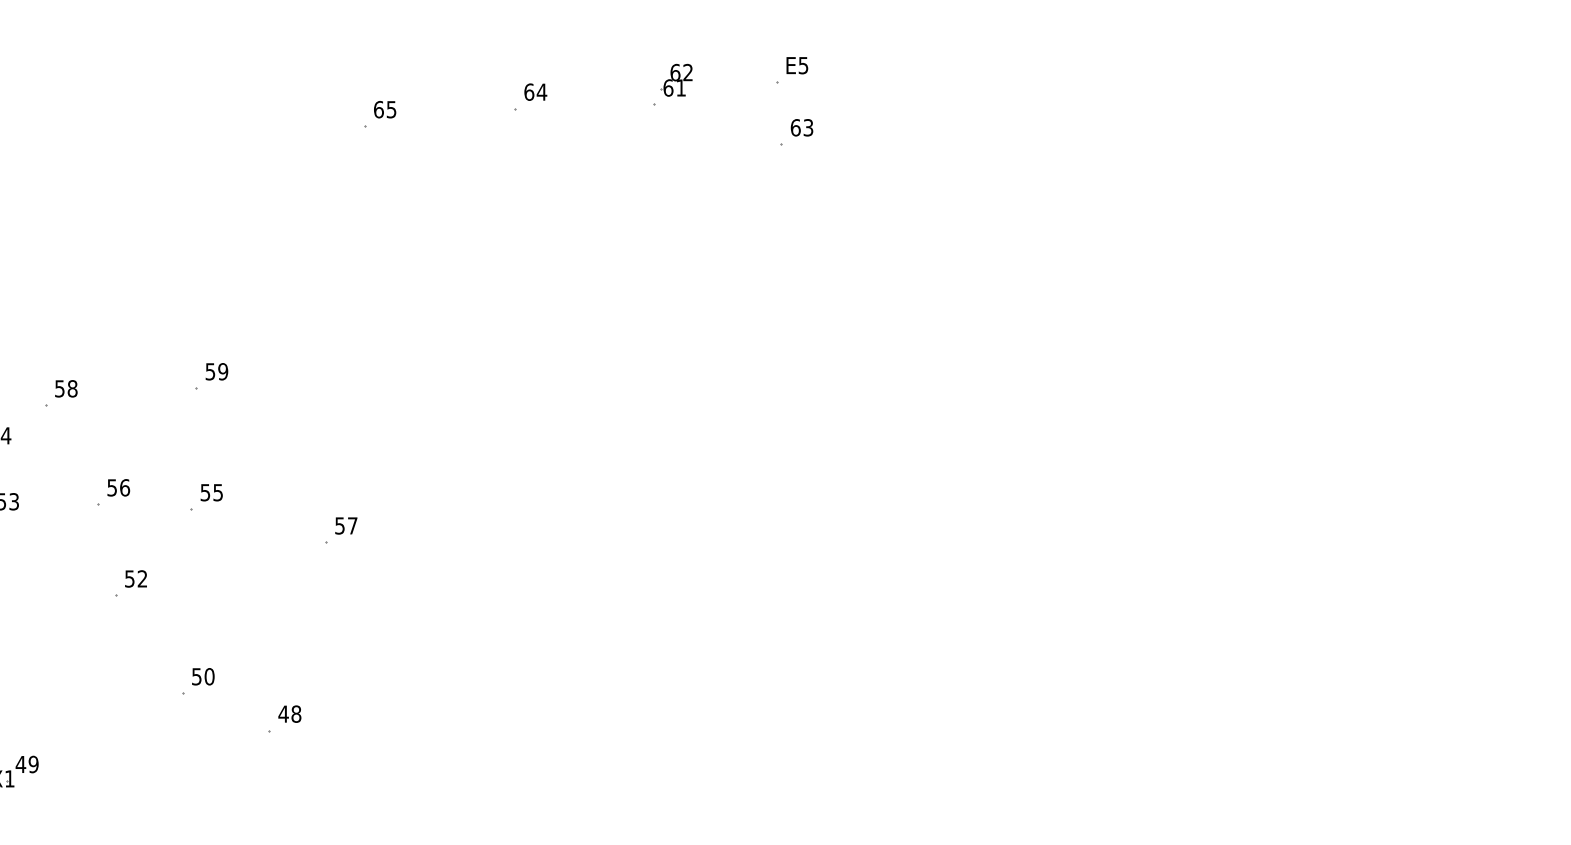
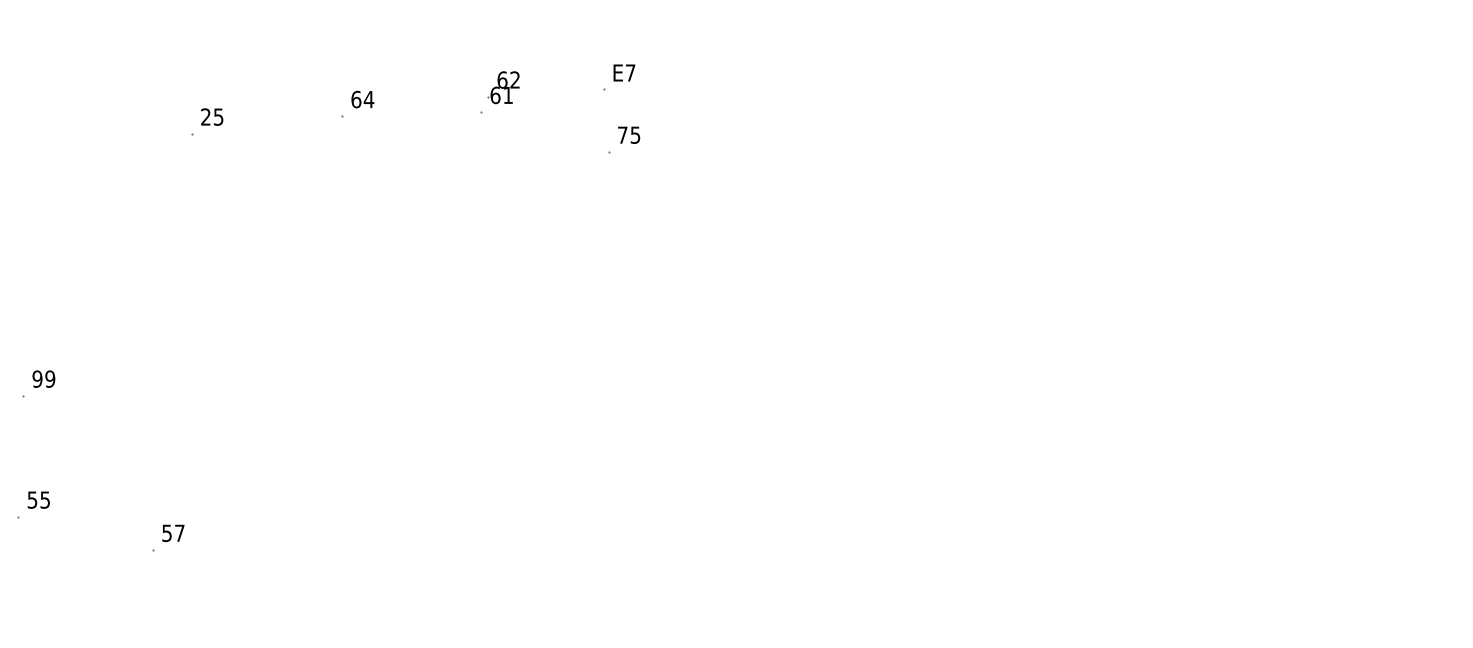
text: (803, 65) -> (630, 72), E5 -> E7
text: (378, 109) -> (205, 116), 65 -> 25
text: (801, 127) -> (628, 134), 63 -> 75
text: (210, 371) -> (37, 378), 59 -> 99

